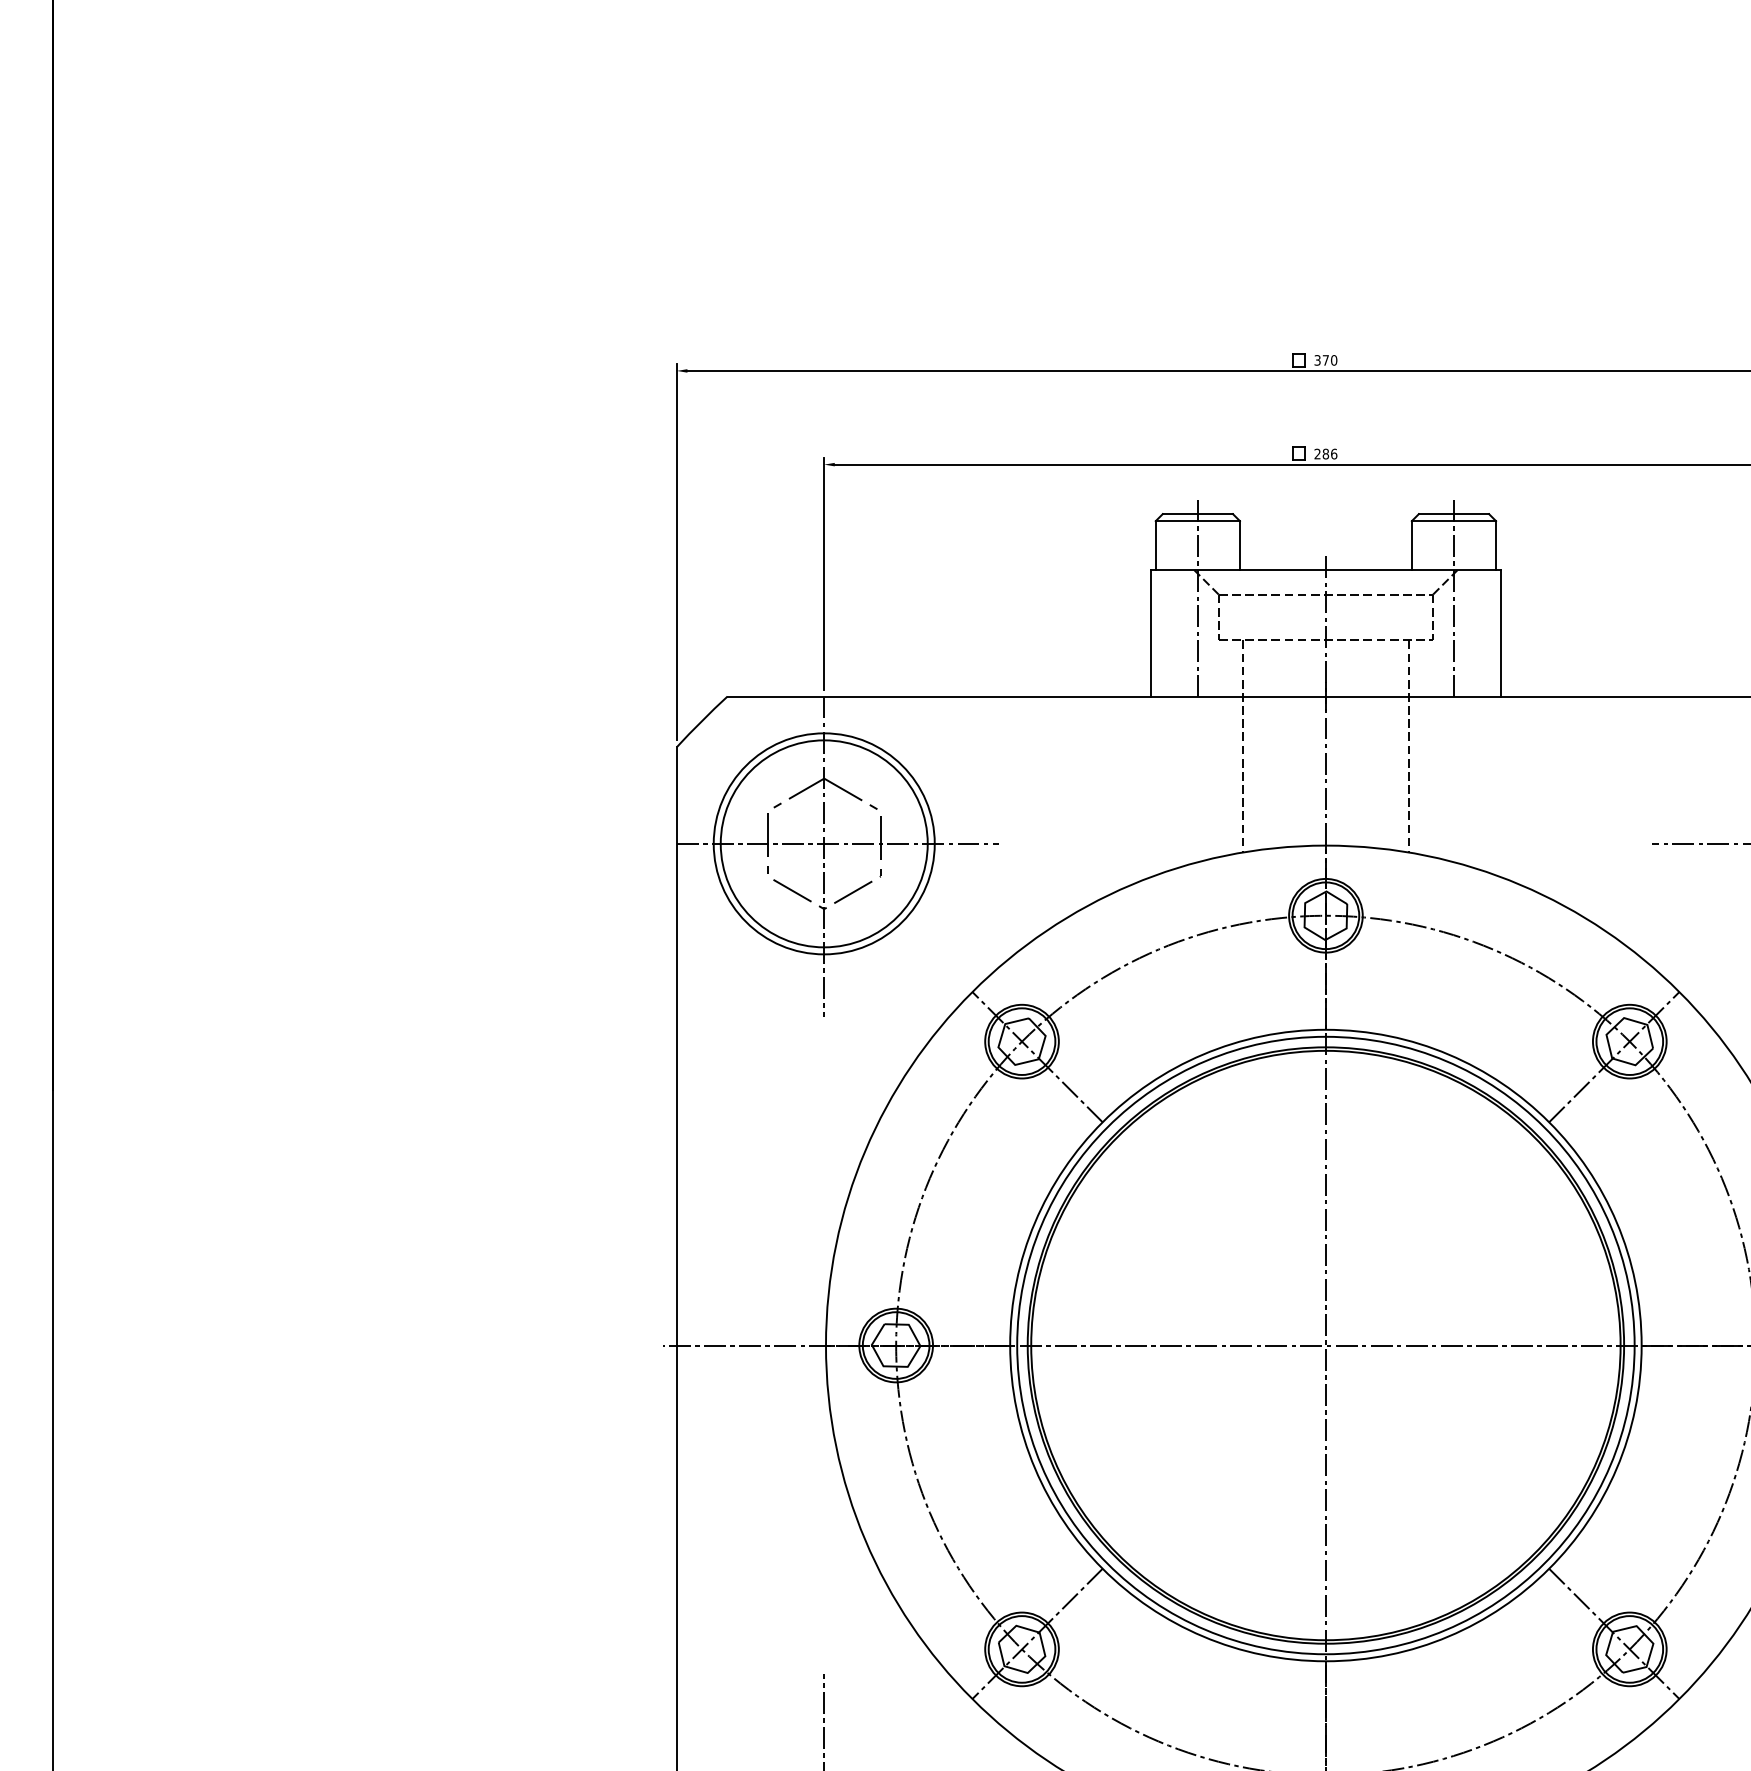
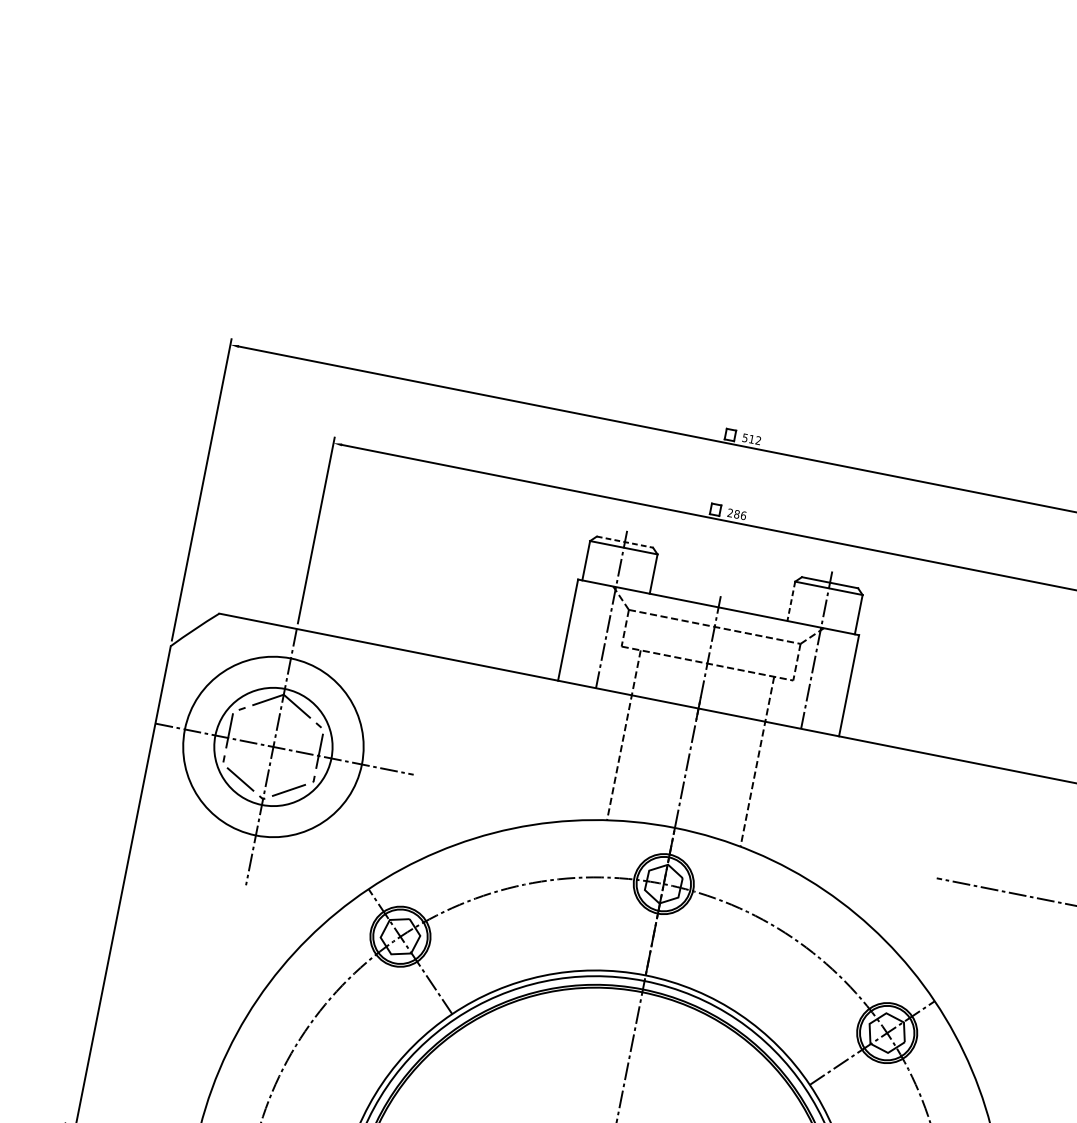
text: (1326, 360) -> (752, 439), 370 -> 512
line: (1198, 514) -> (625, 542), solid -> dashed
line: (1411, 545) -> (791, 601), solid -> dashed
circle: (823, 843) -> (272, 746), size x0.7

